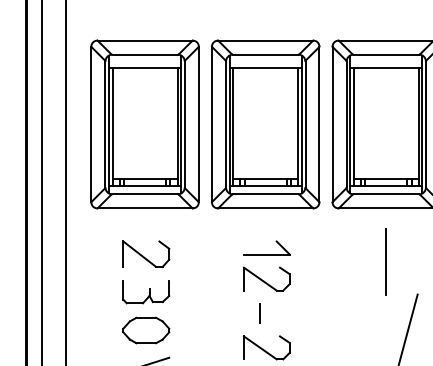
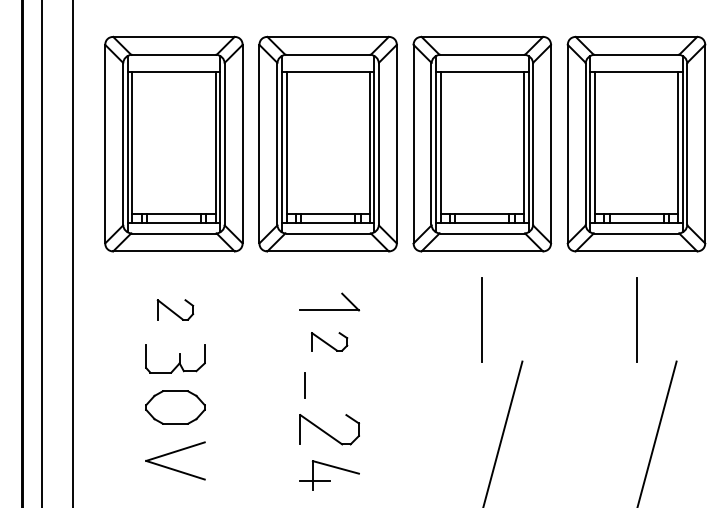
part: (146, 253) -> (175, 309), size x0.6
part: (266, 278) -> (329, 341), size x0.6
line: (259, 313) -> (304, 385), moved

